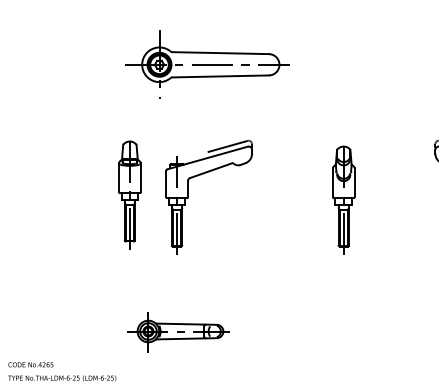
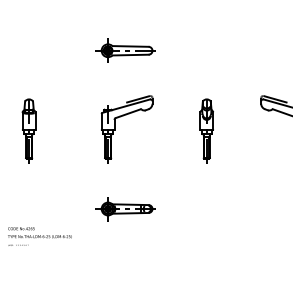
part: (206, 64) -> (125, 50), size x0.62
part: (128, 193) -> (28, 130), moved
part: (177, 332) -> (125, 209), moved

